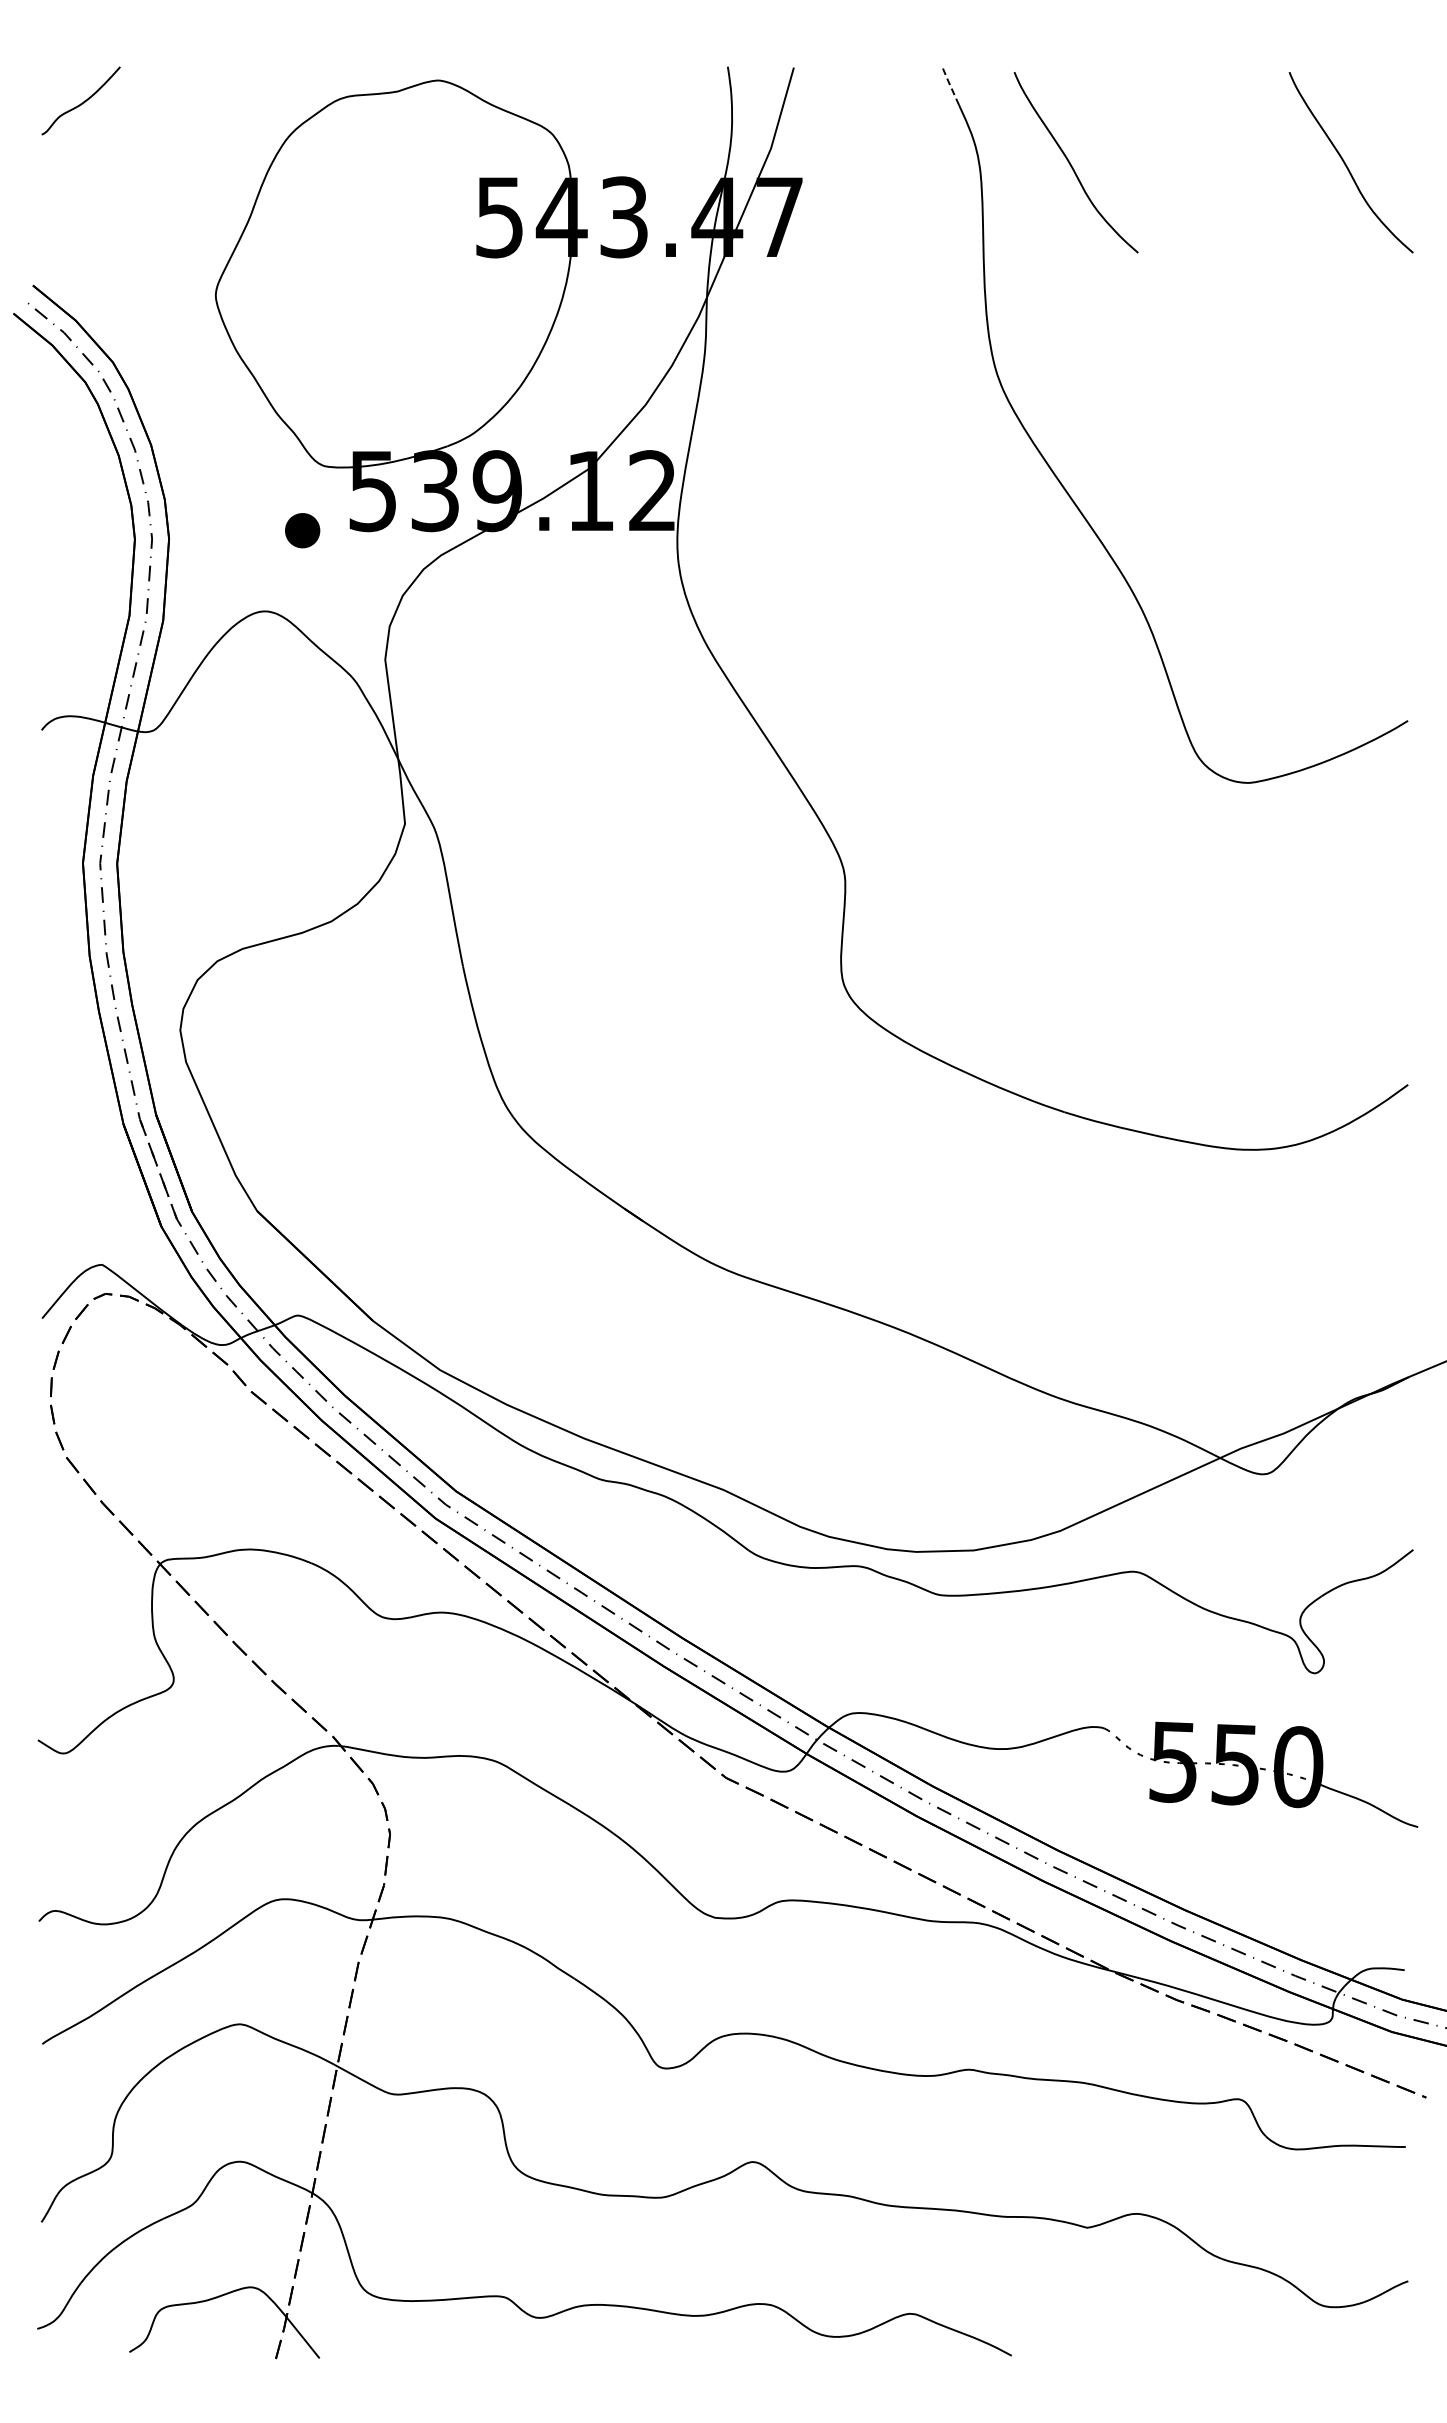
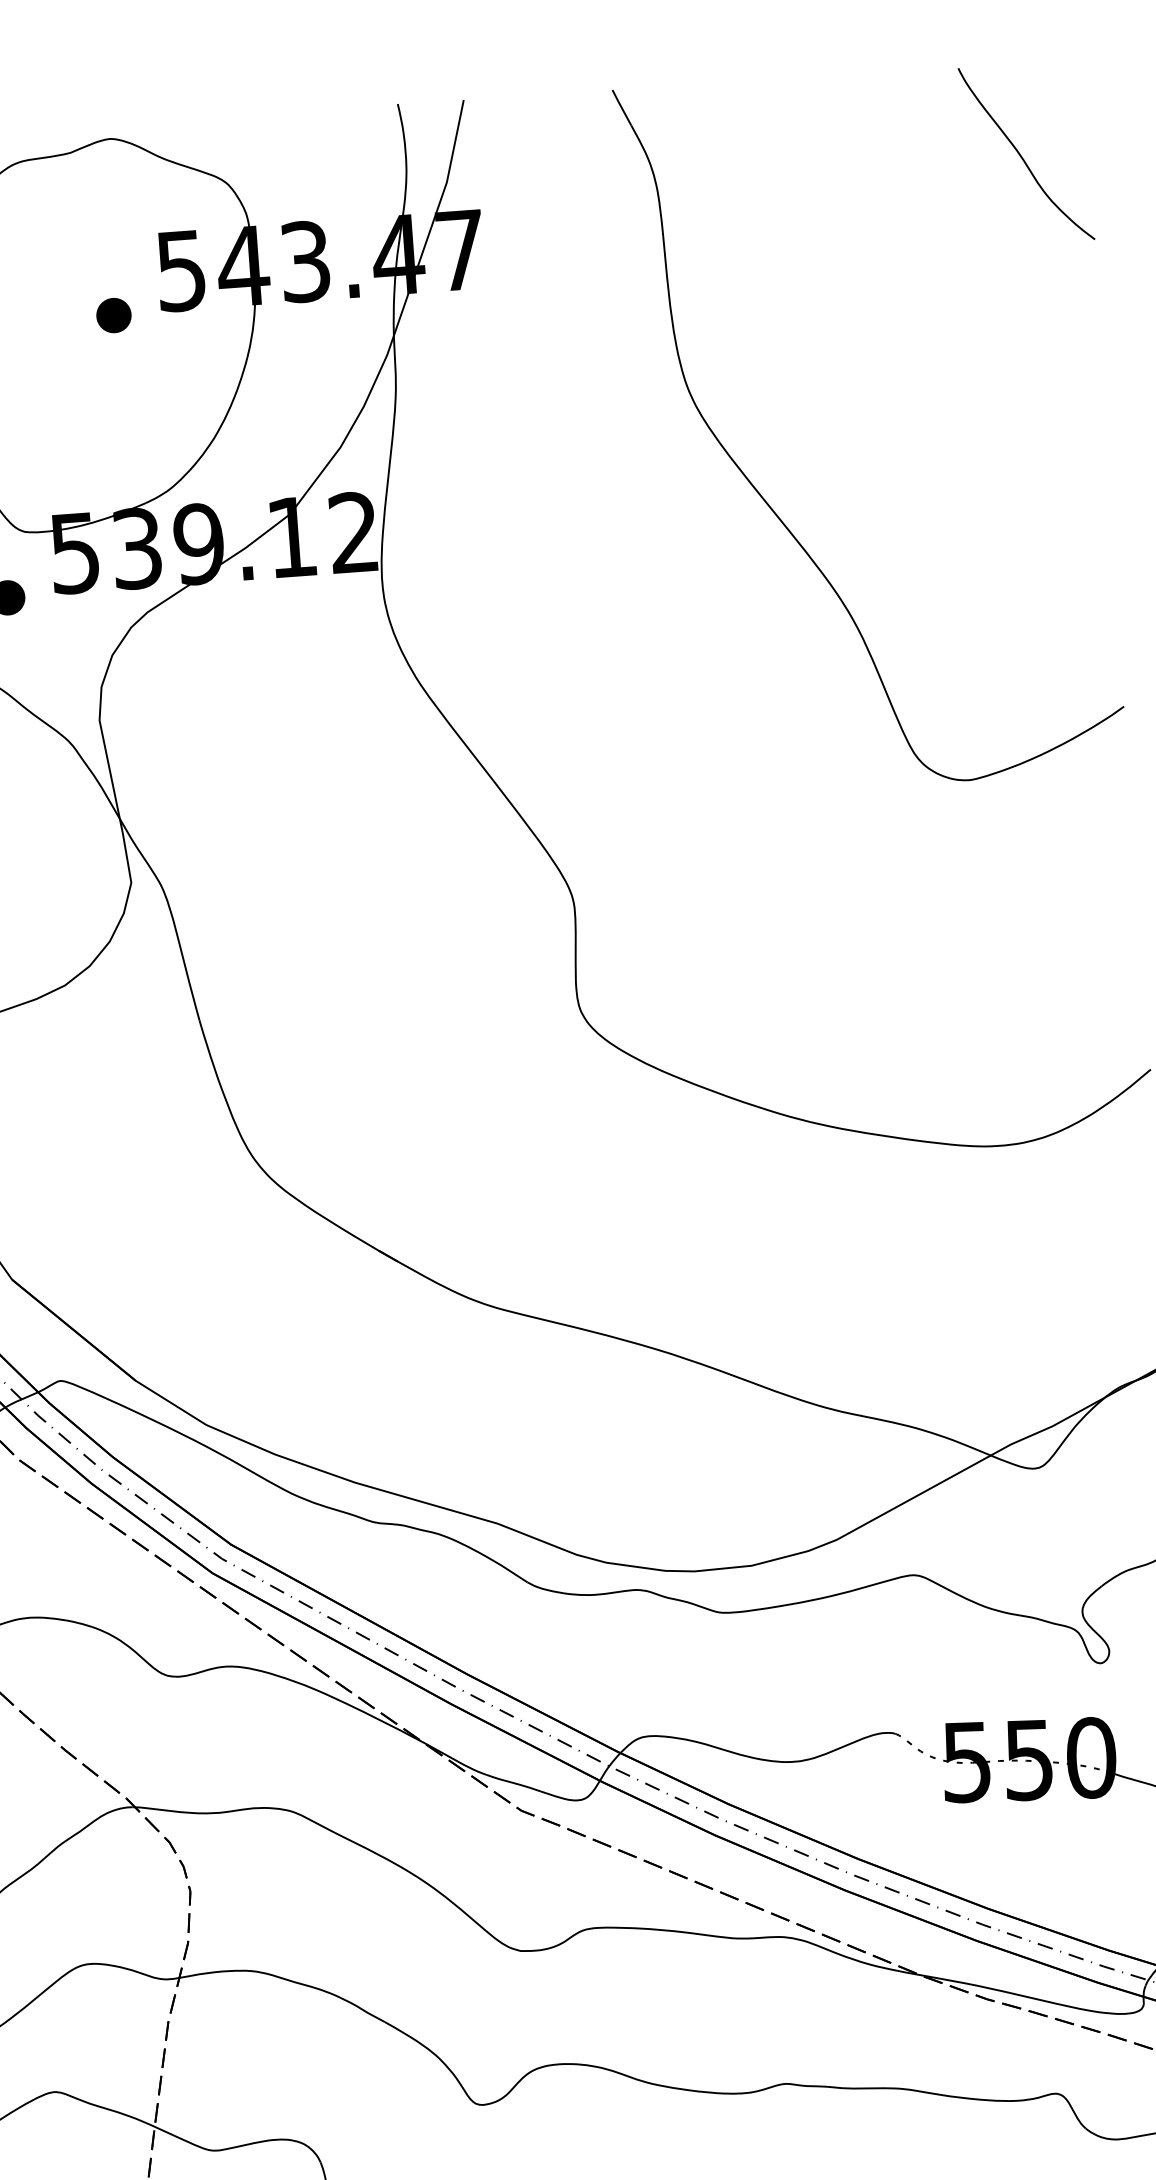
line: (950, 86) -> (621, 107), dashed -> solid
curve: (1072, 165) -> (748, 177), removed
part: (428, 256) -> (113, 315), added

